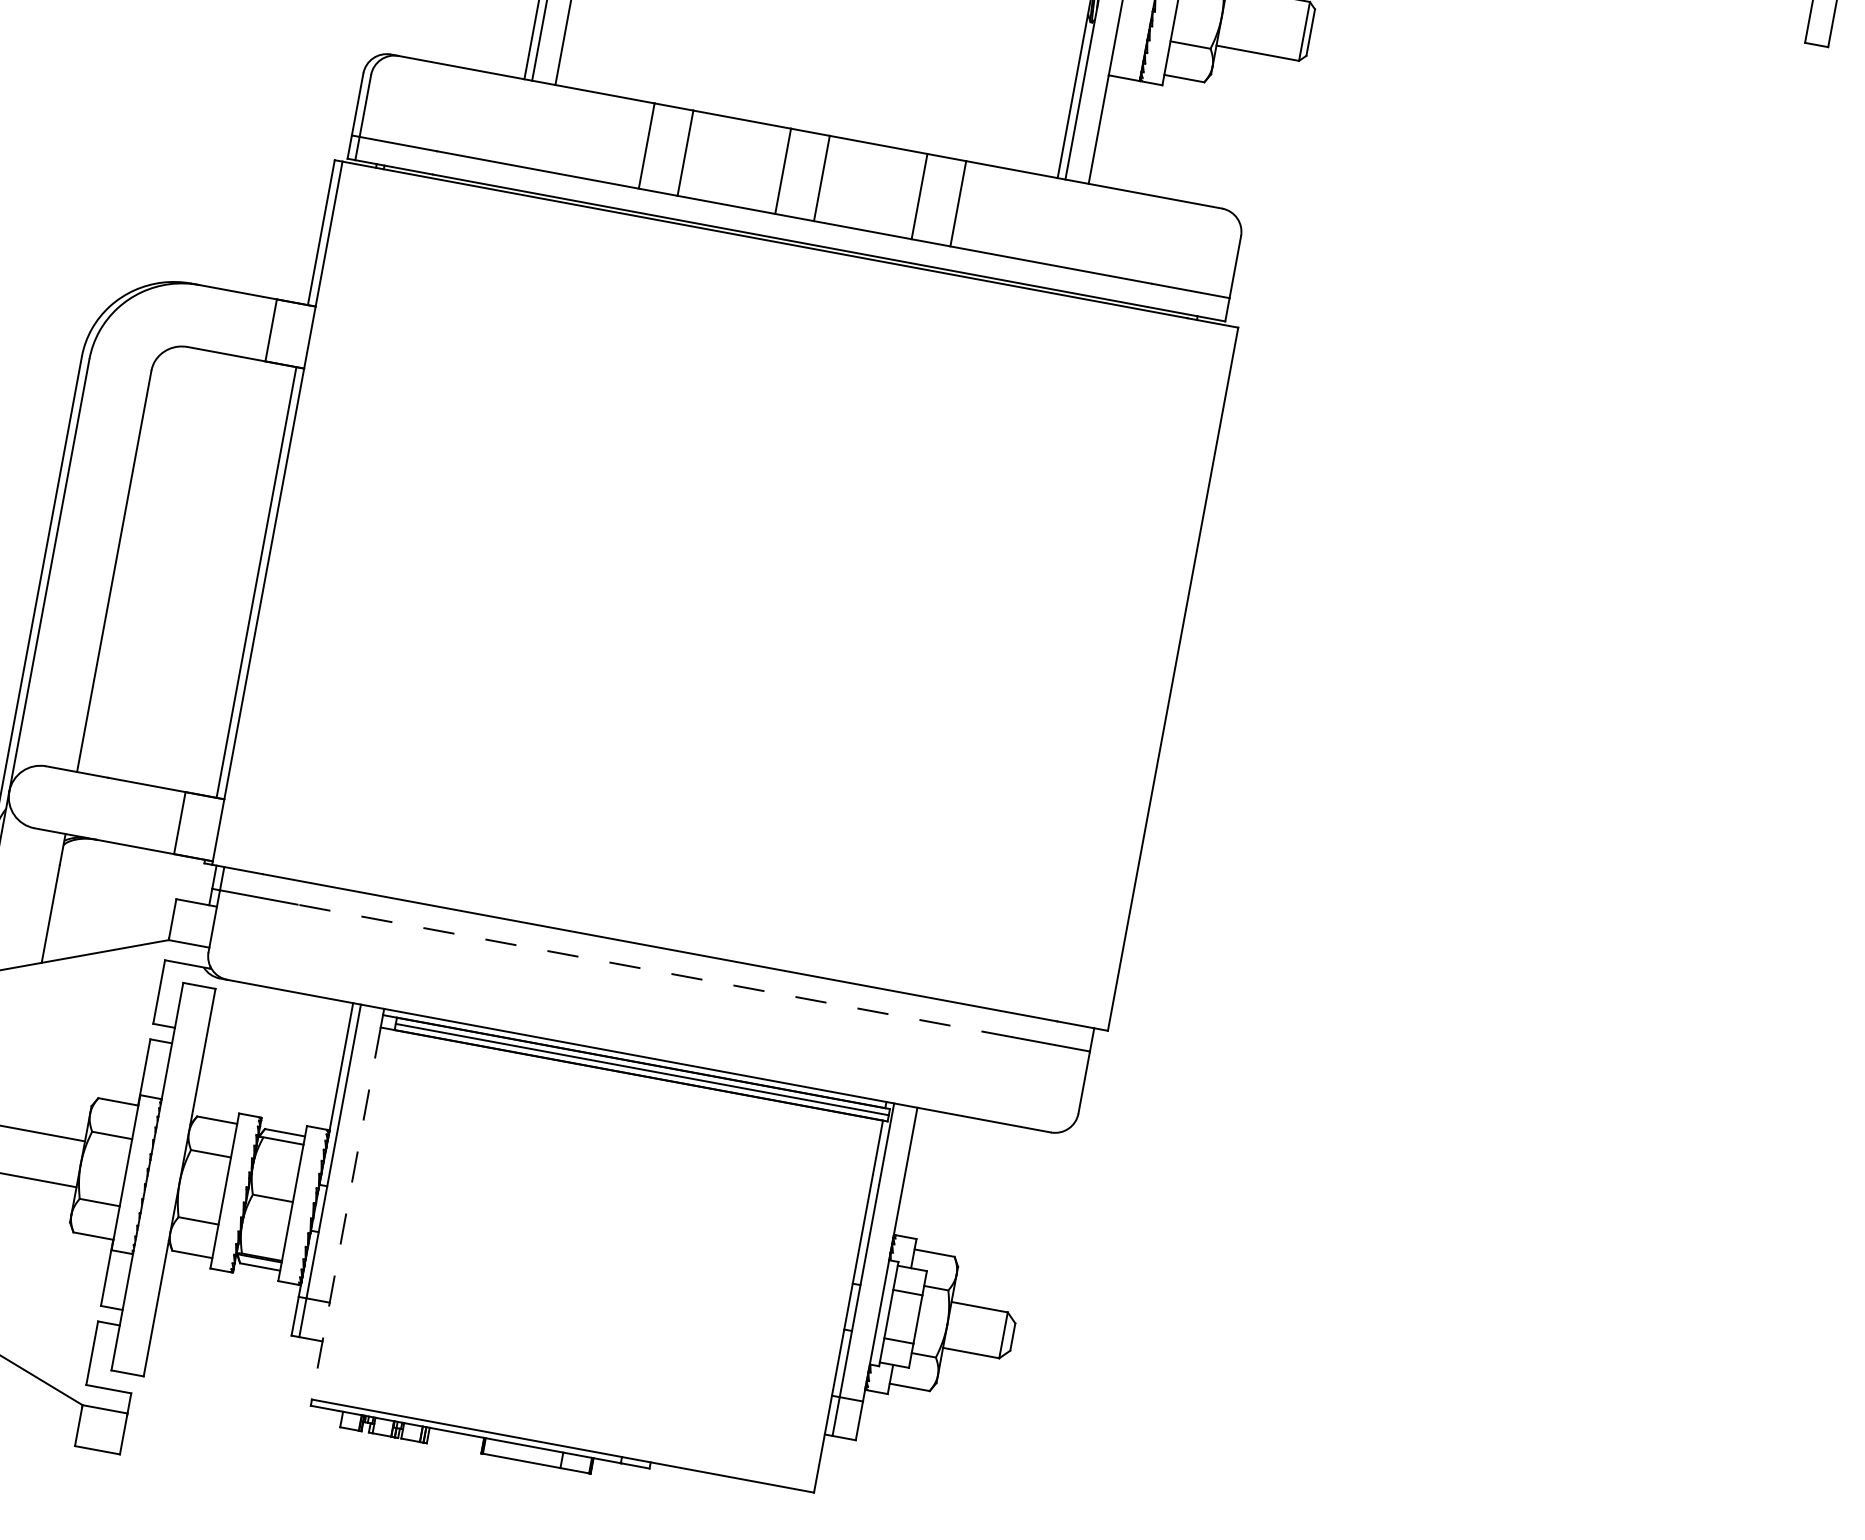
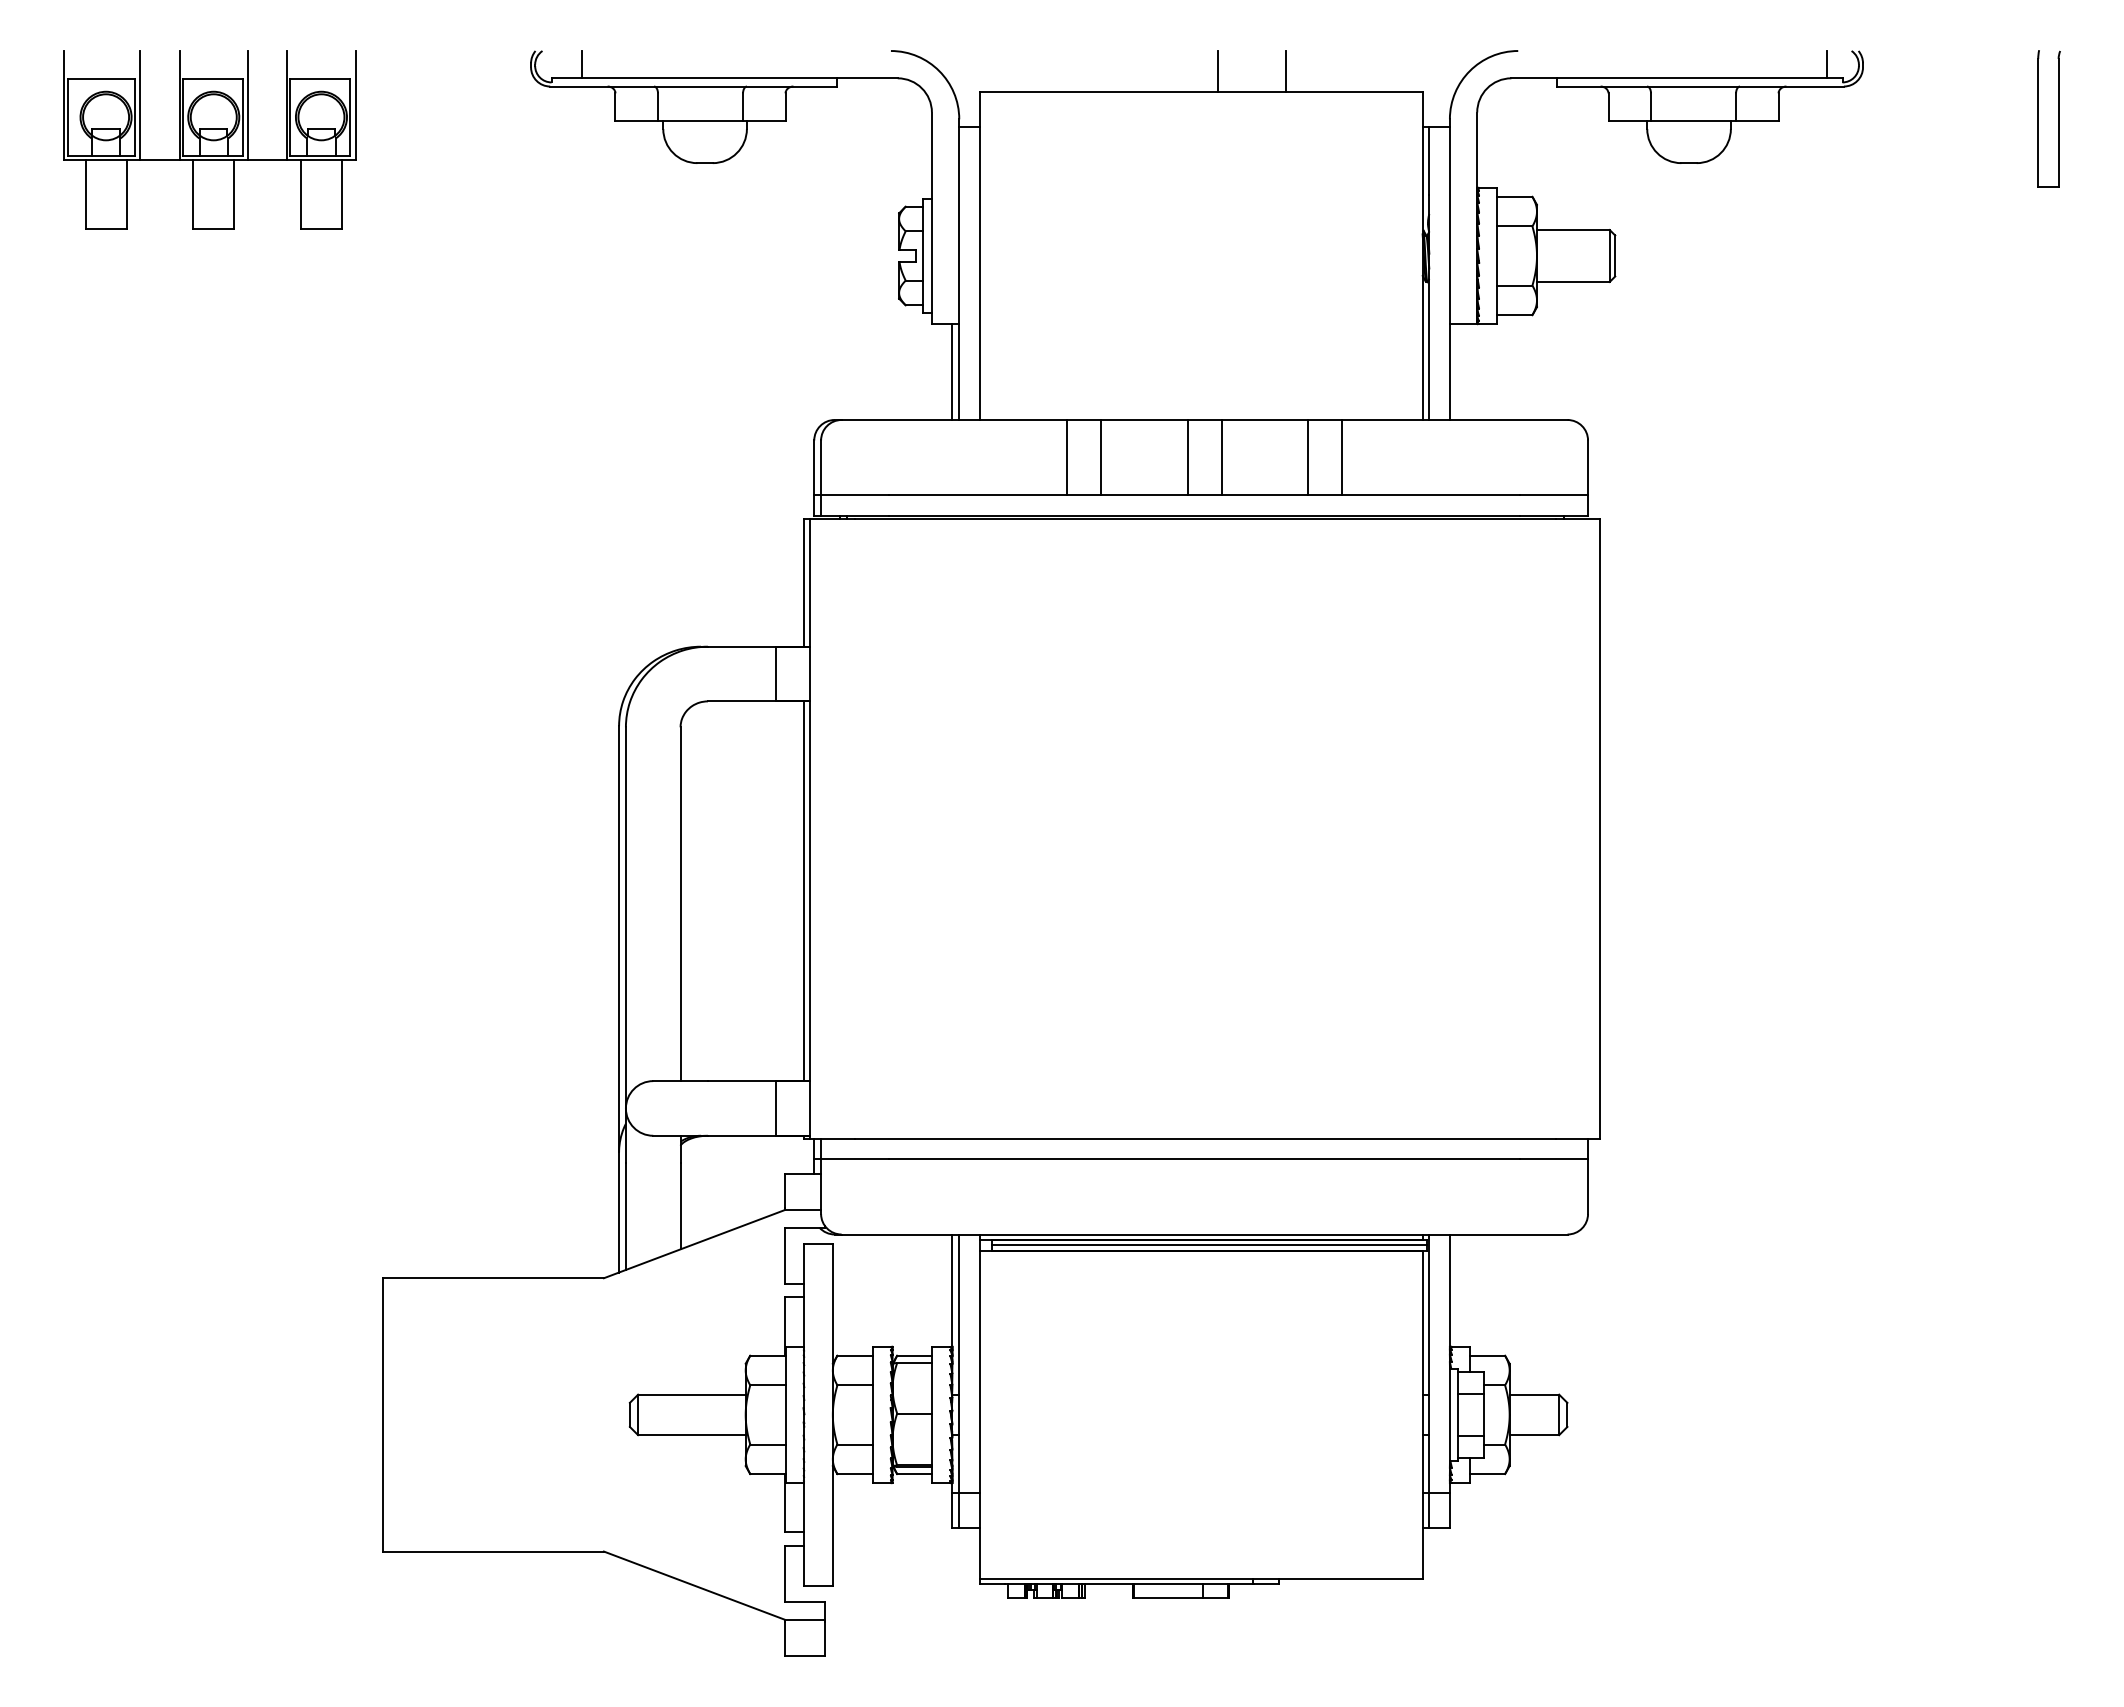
line: (654, 971) -> (1204, 1159), dashed -> solid
line: (346, 1213) -> (979, 1414), dashed -> solid

